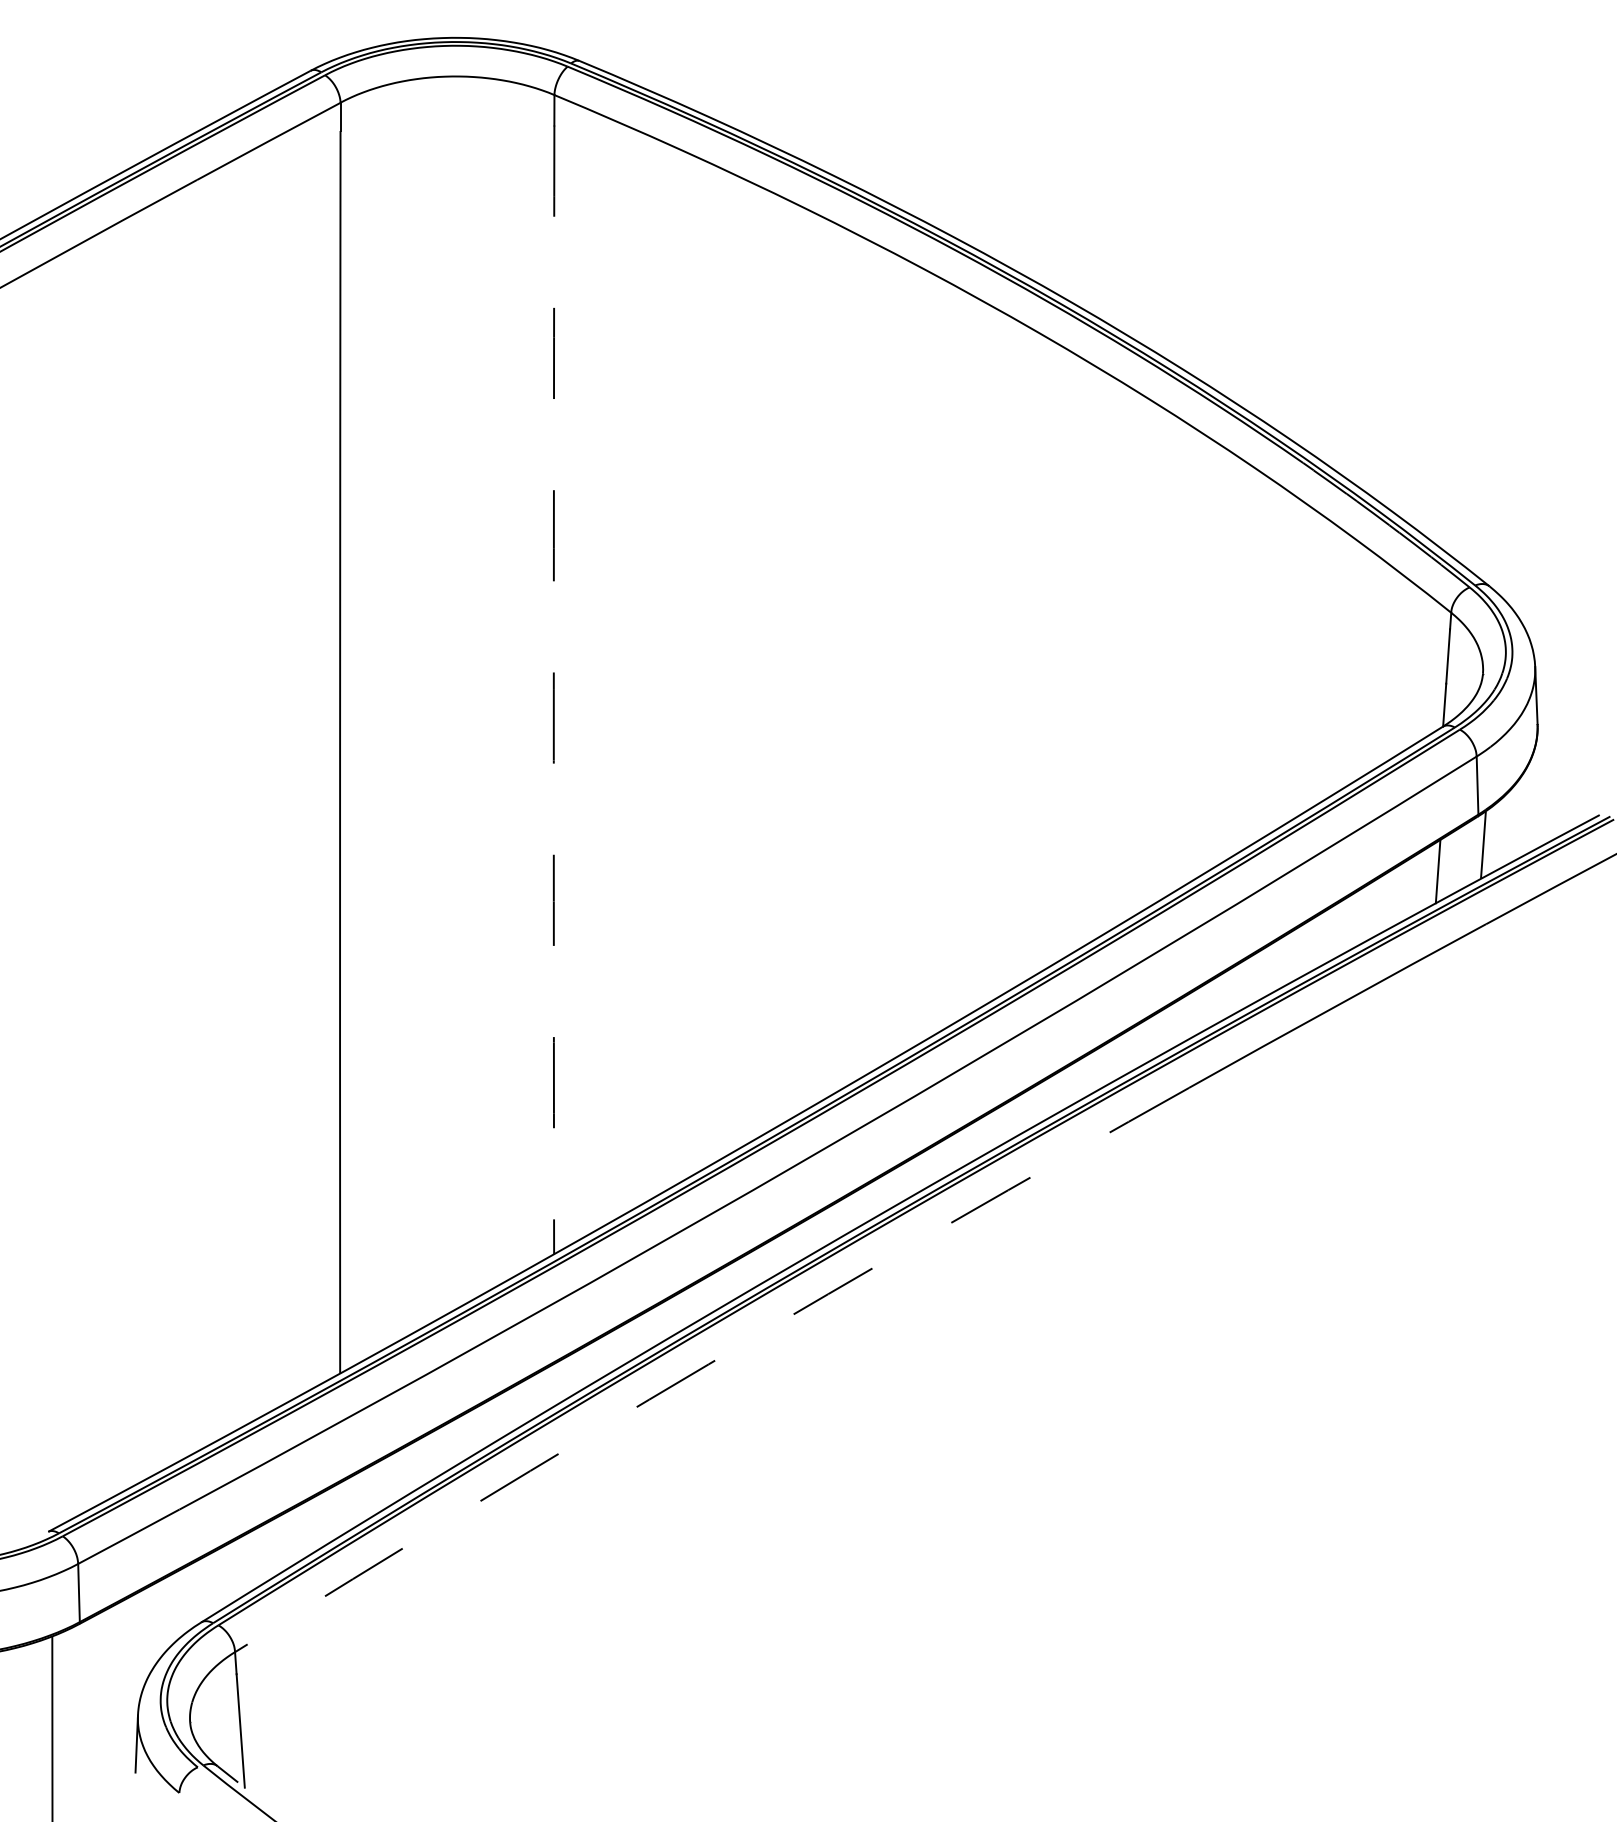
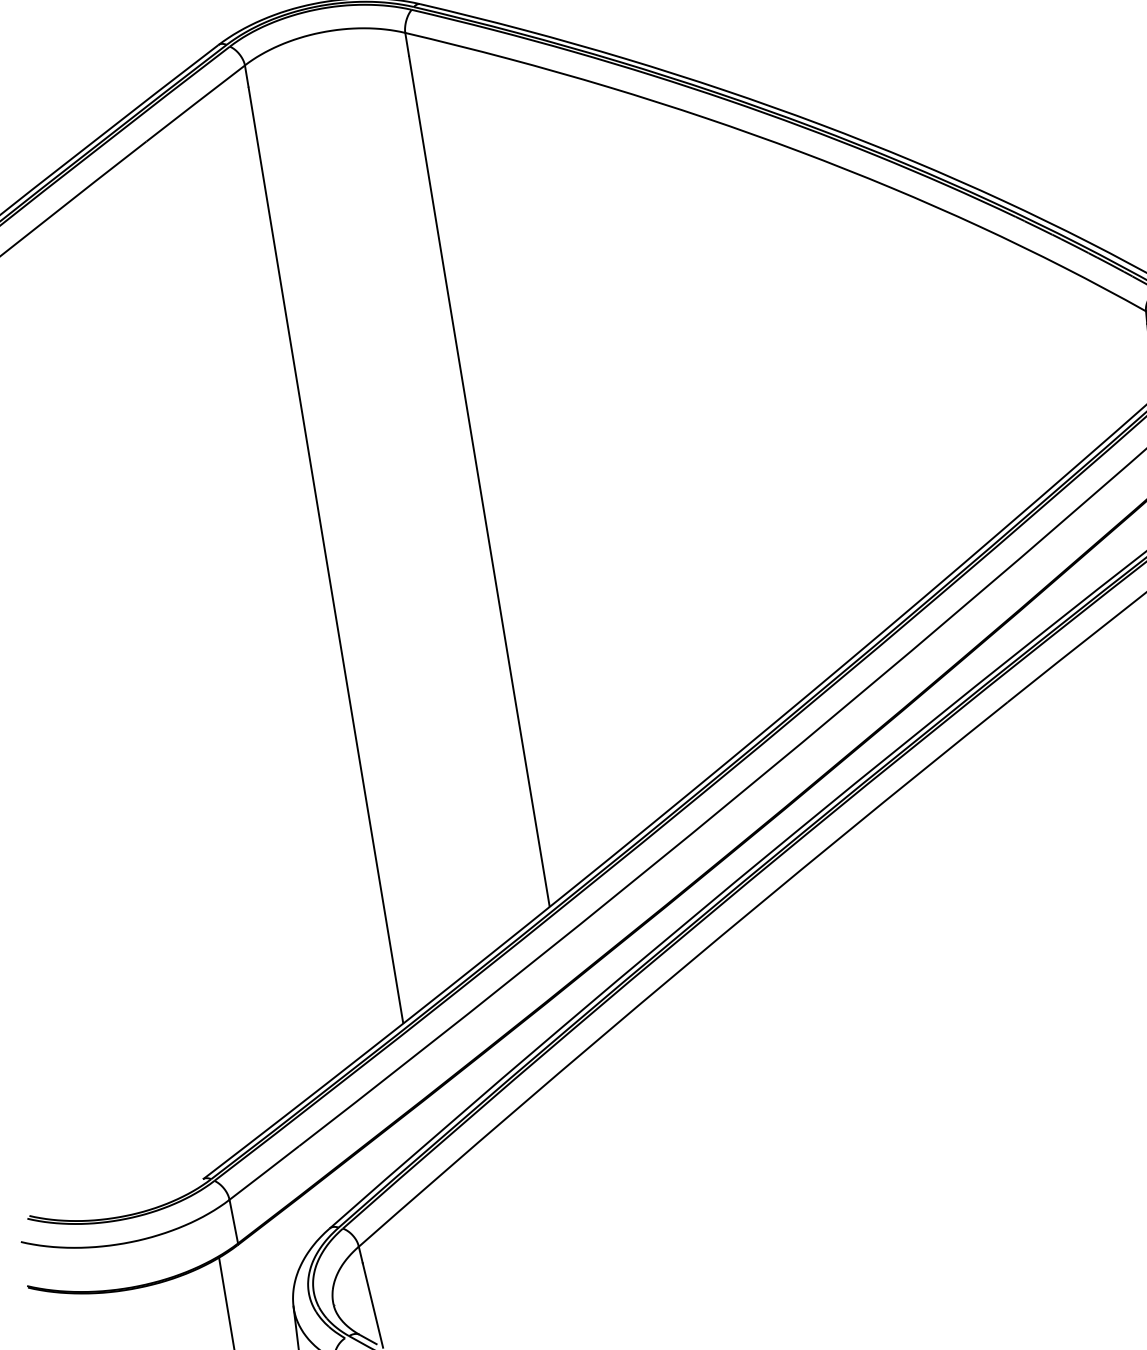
arc: (553, 689) -> (478, 481), dashed -> solid
arc: (708, 1364) -> (679, 970), dashed -> solid

